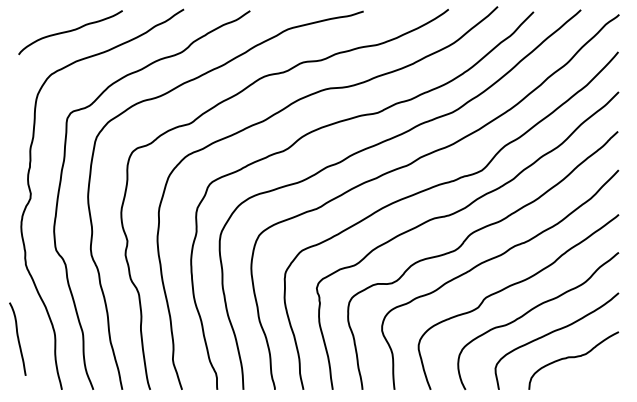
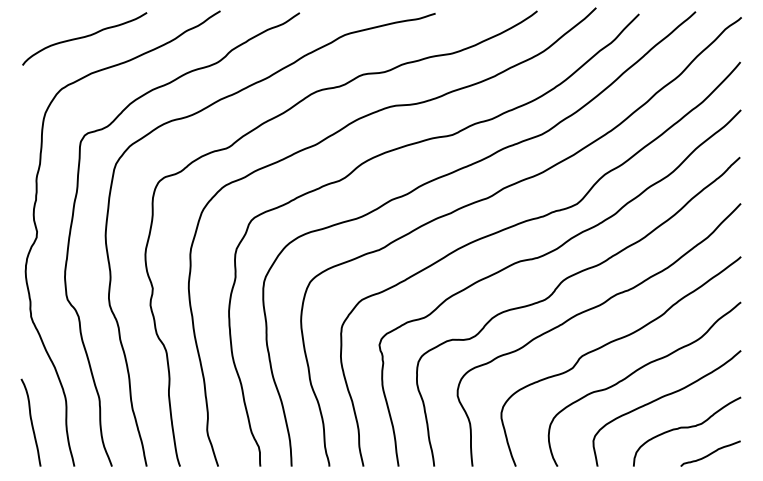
curve: (17, 338) -> (30, 421), moved
curve: (593, 379) -> (710, 454), added

